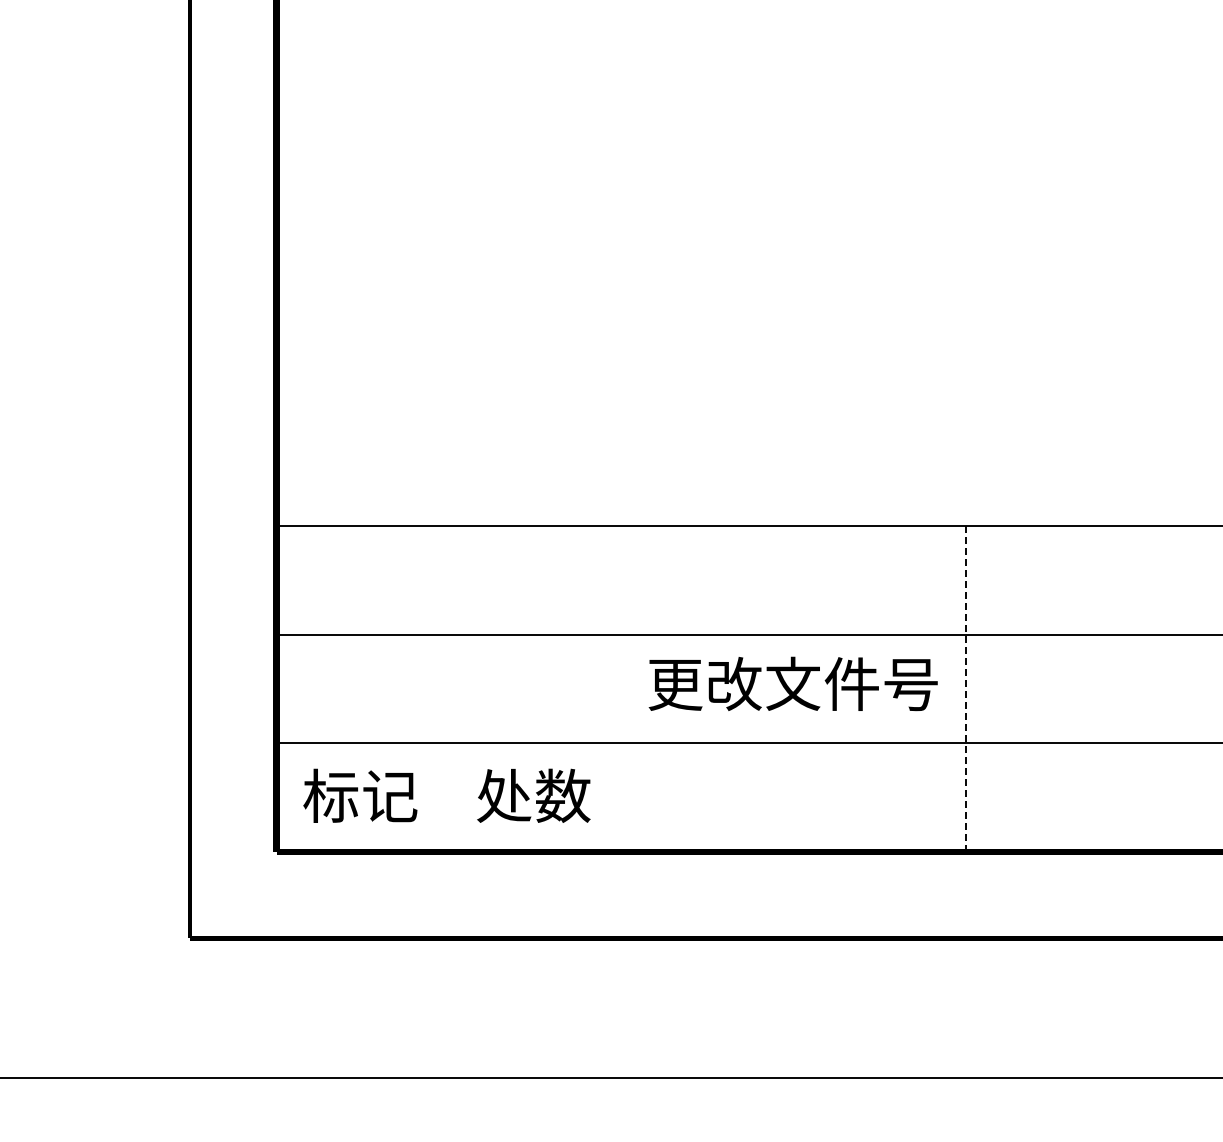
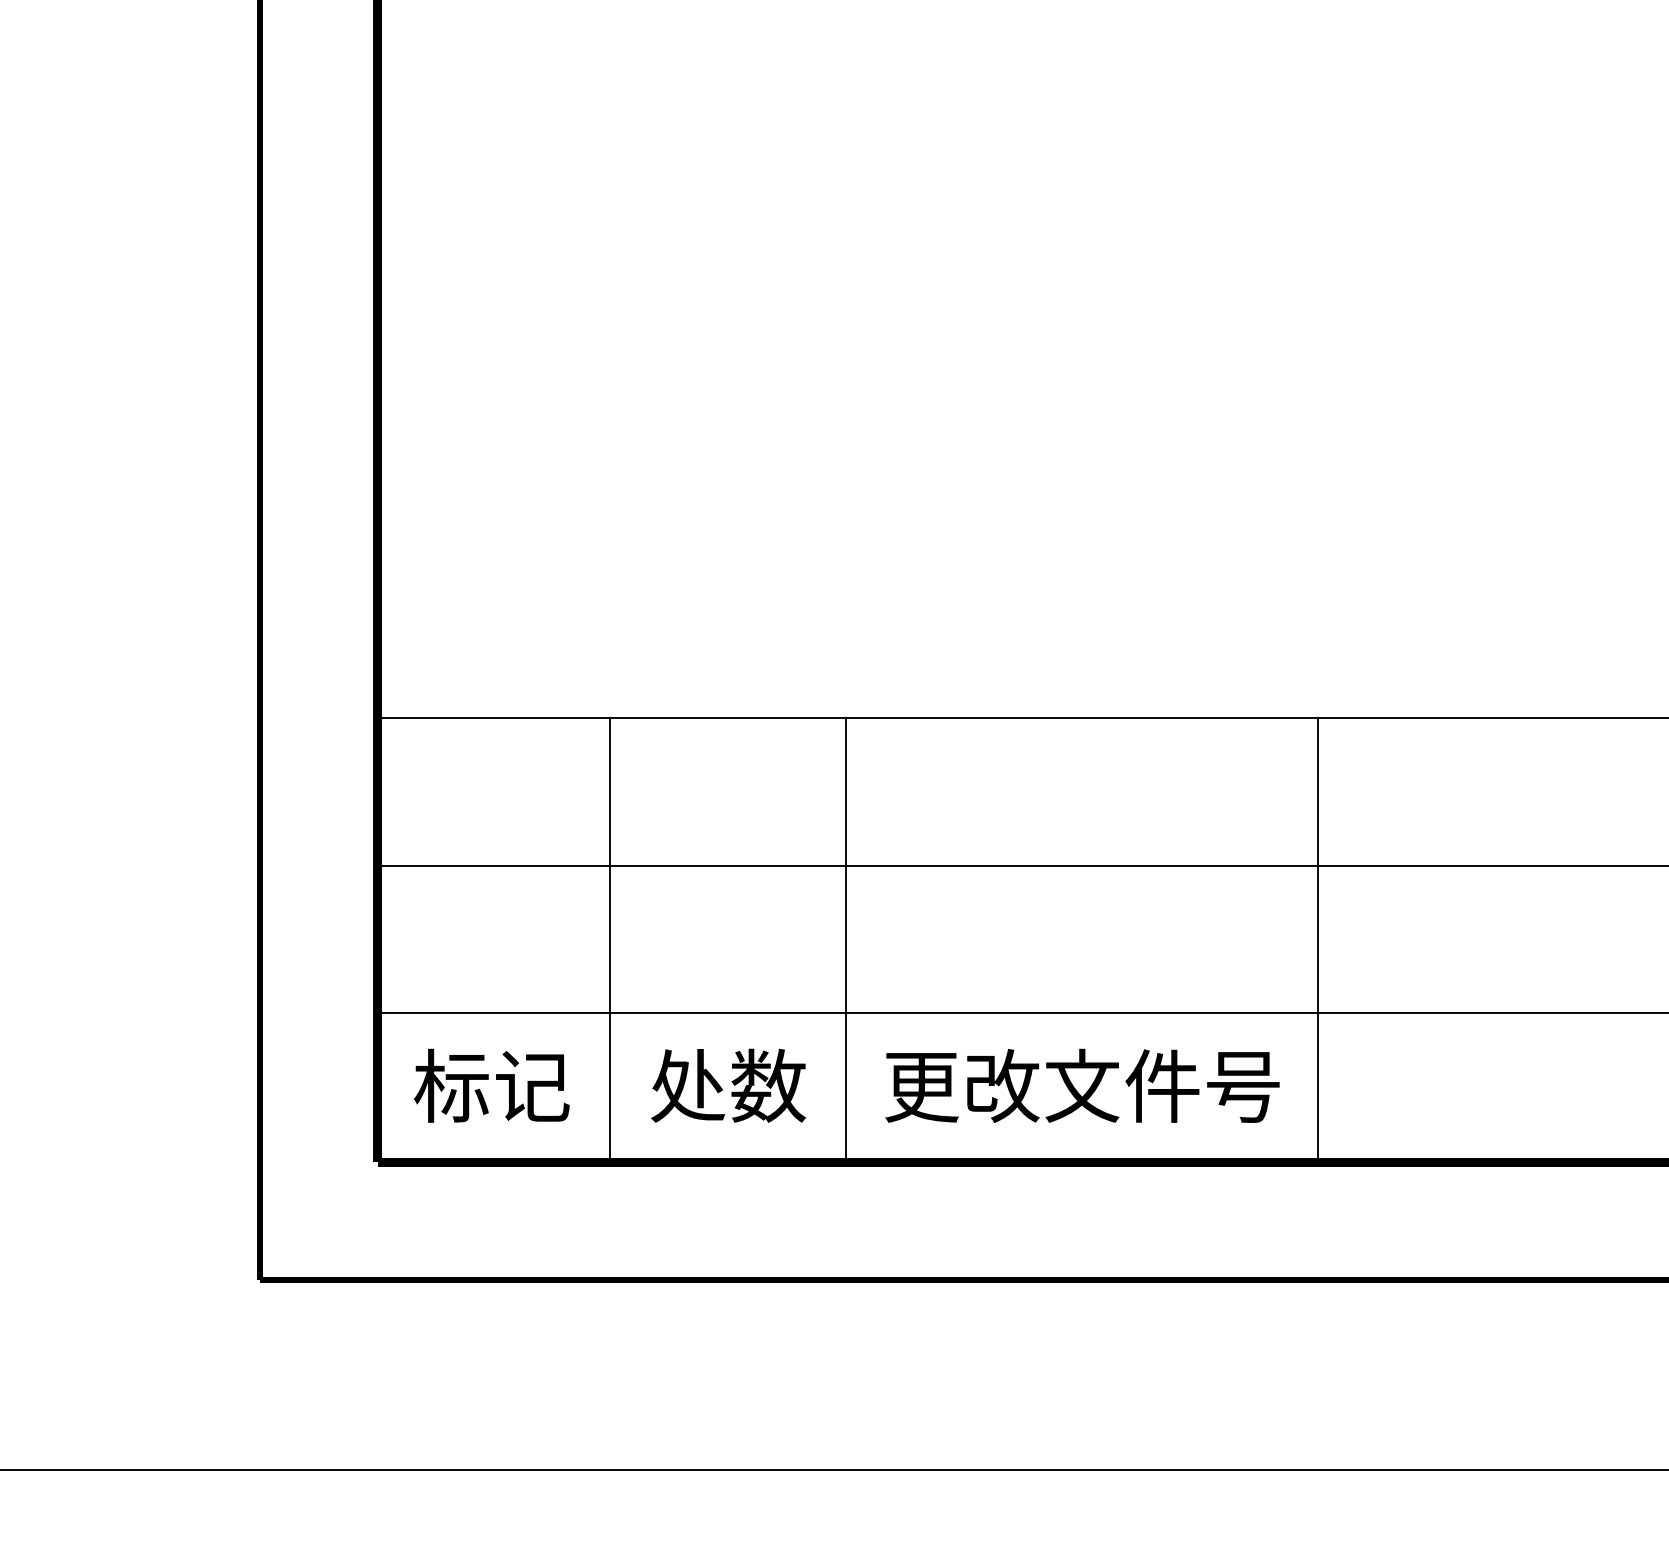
text: (792, 683) -> (1081, 1085), moved
line: (447, 688) -> (610, 939), added
line: (620, 688) -> (846, 939), added
line: (966, 689) -> (1318, 940), dashed -> solid

